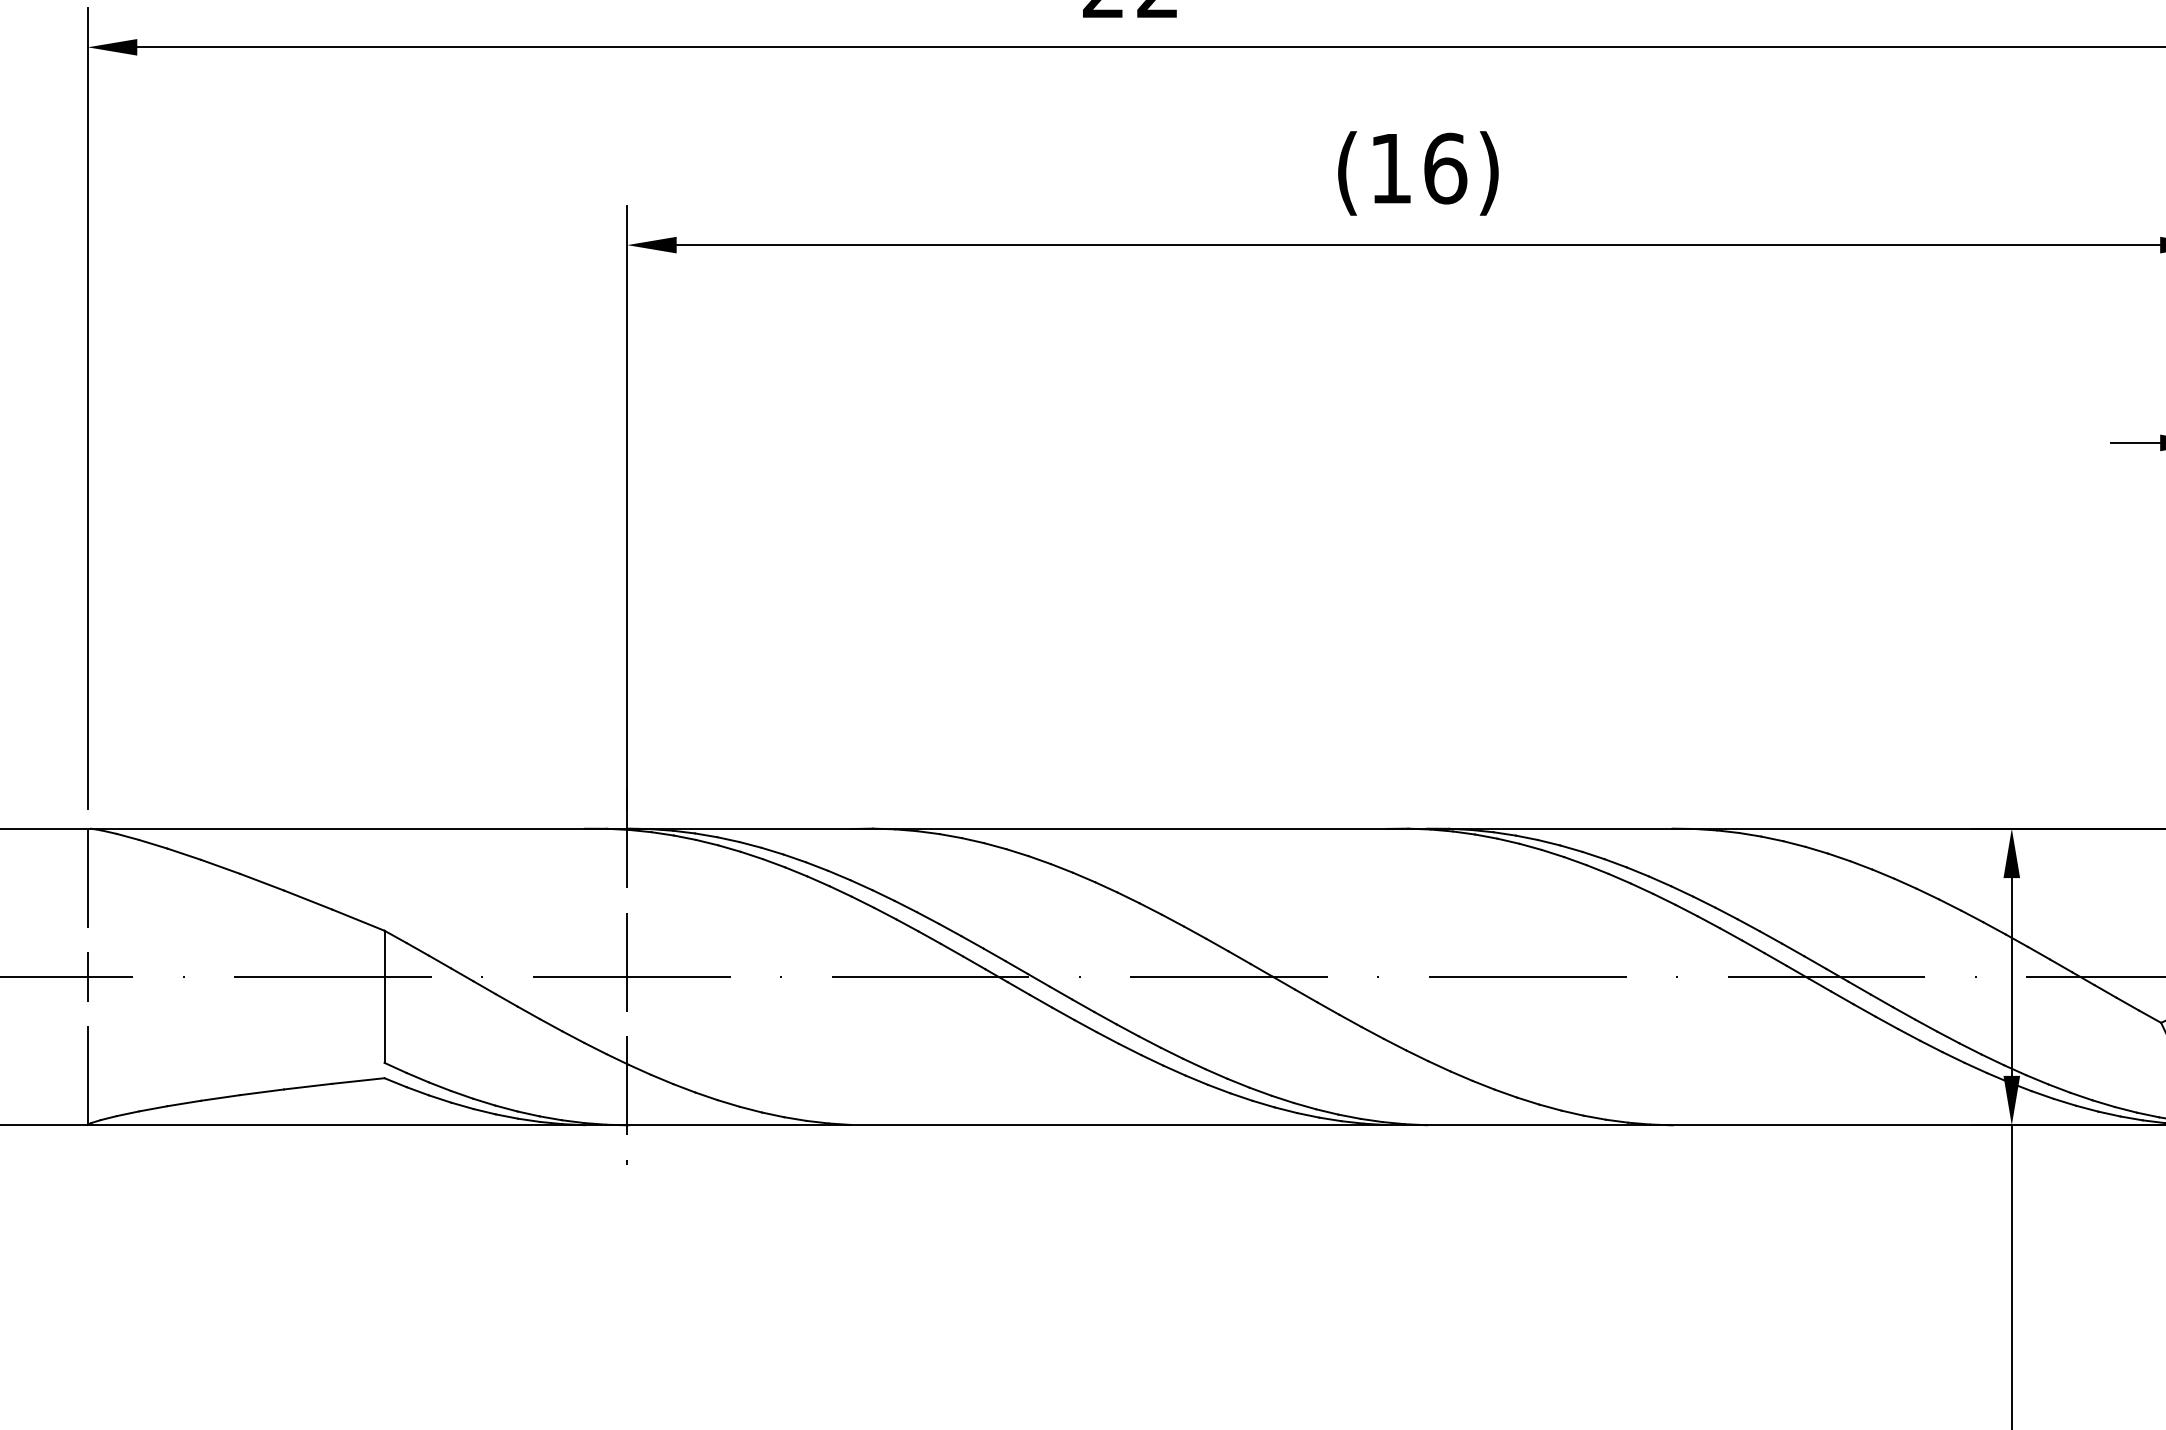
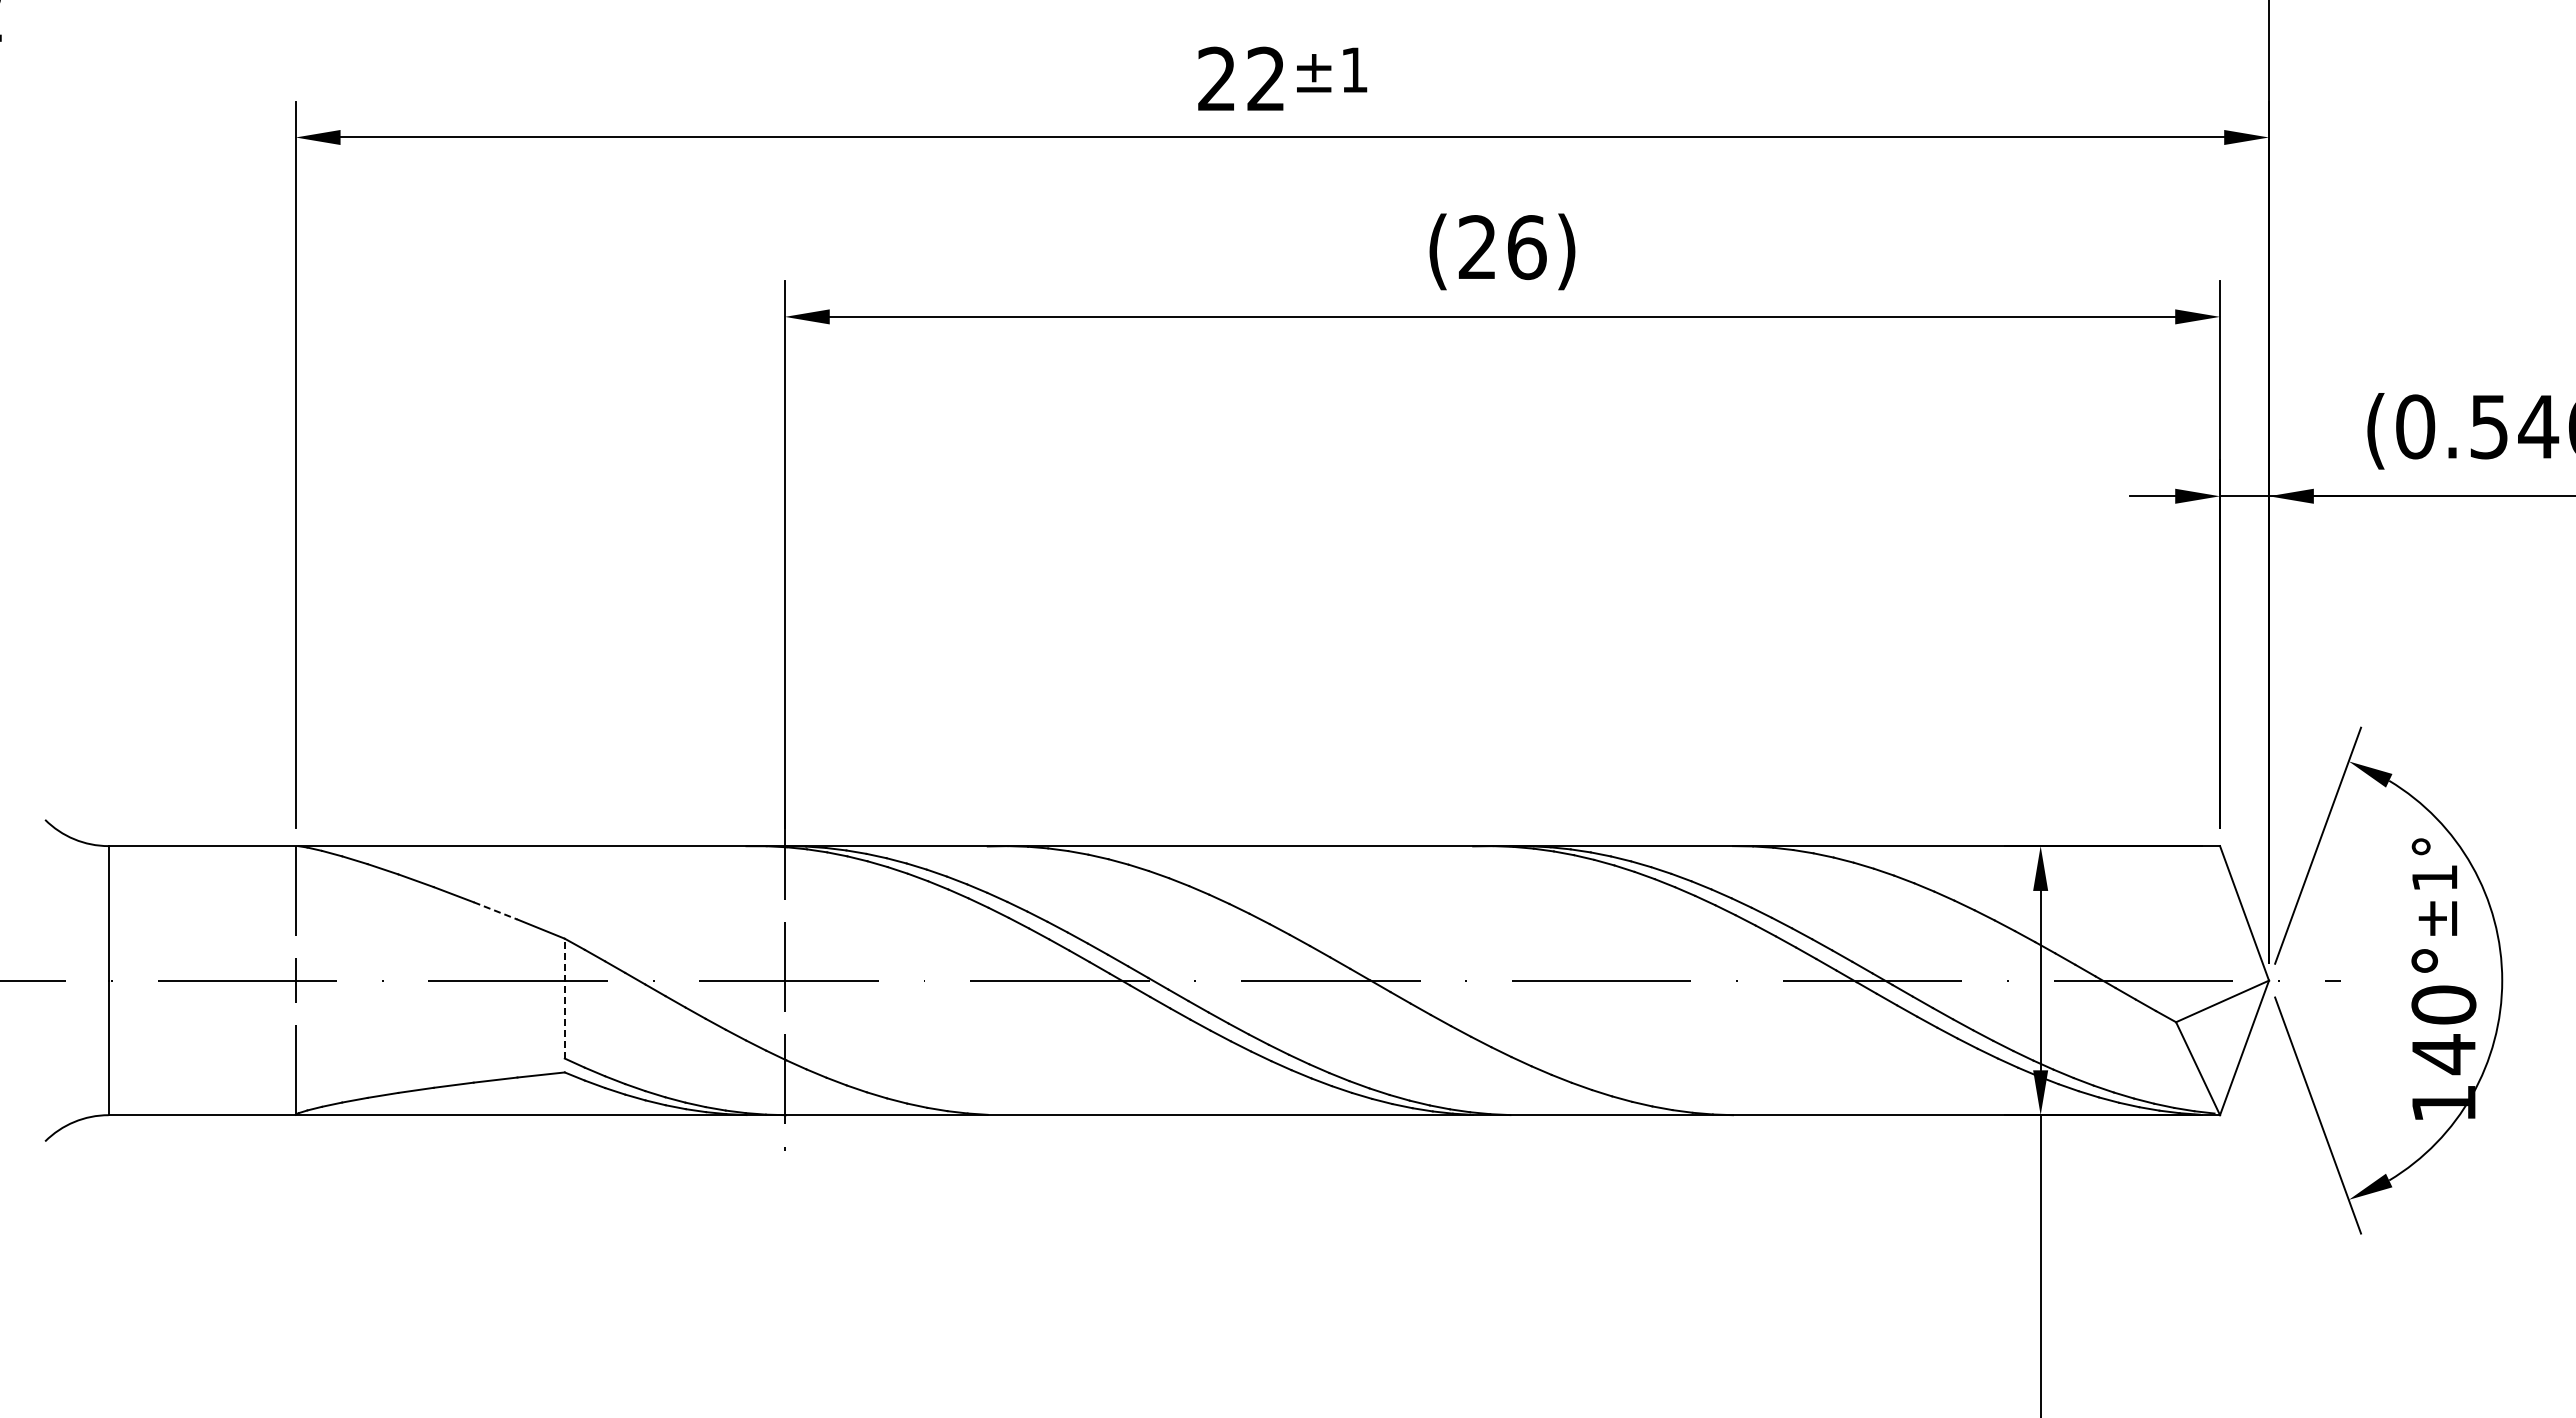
text: (1389, 167) -> (1476, 246), (16) -> (26)
line: (308, 899) -> (495, 910), solid -> dashed
line: (384, 996) -> (564, 998), solid -> dashed

